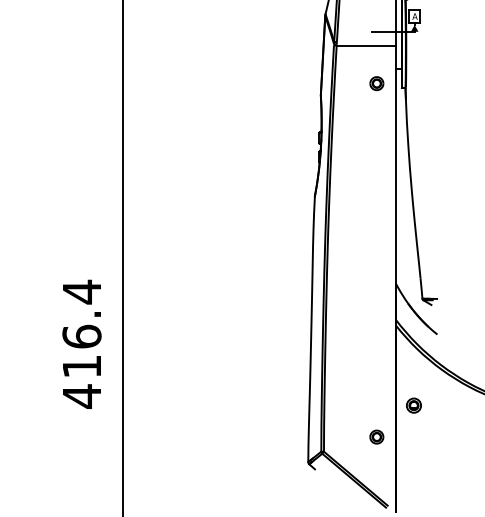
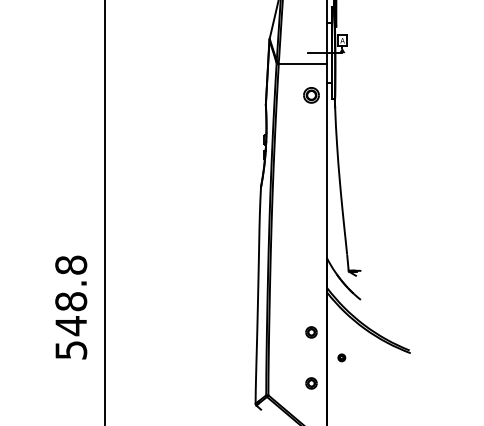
part: (376, 83) -> (311, 95), size x1.4
text: (82, 343) -> (71, 307), 416.4 -> 548.8
part: (376, 374) -> (311, 332), added
part: (413, 405) -> (341, 357), size x0.6

